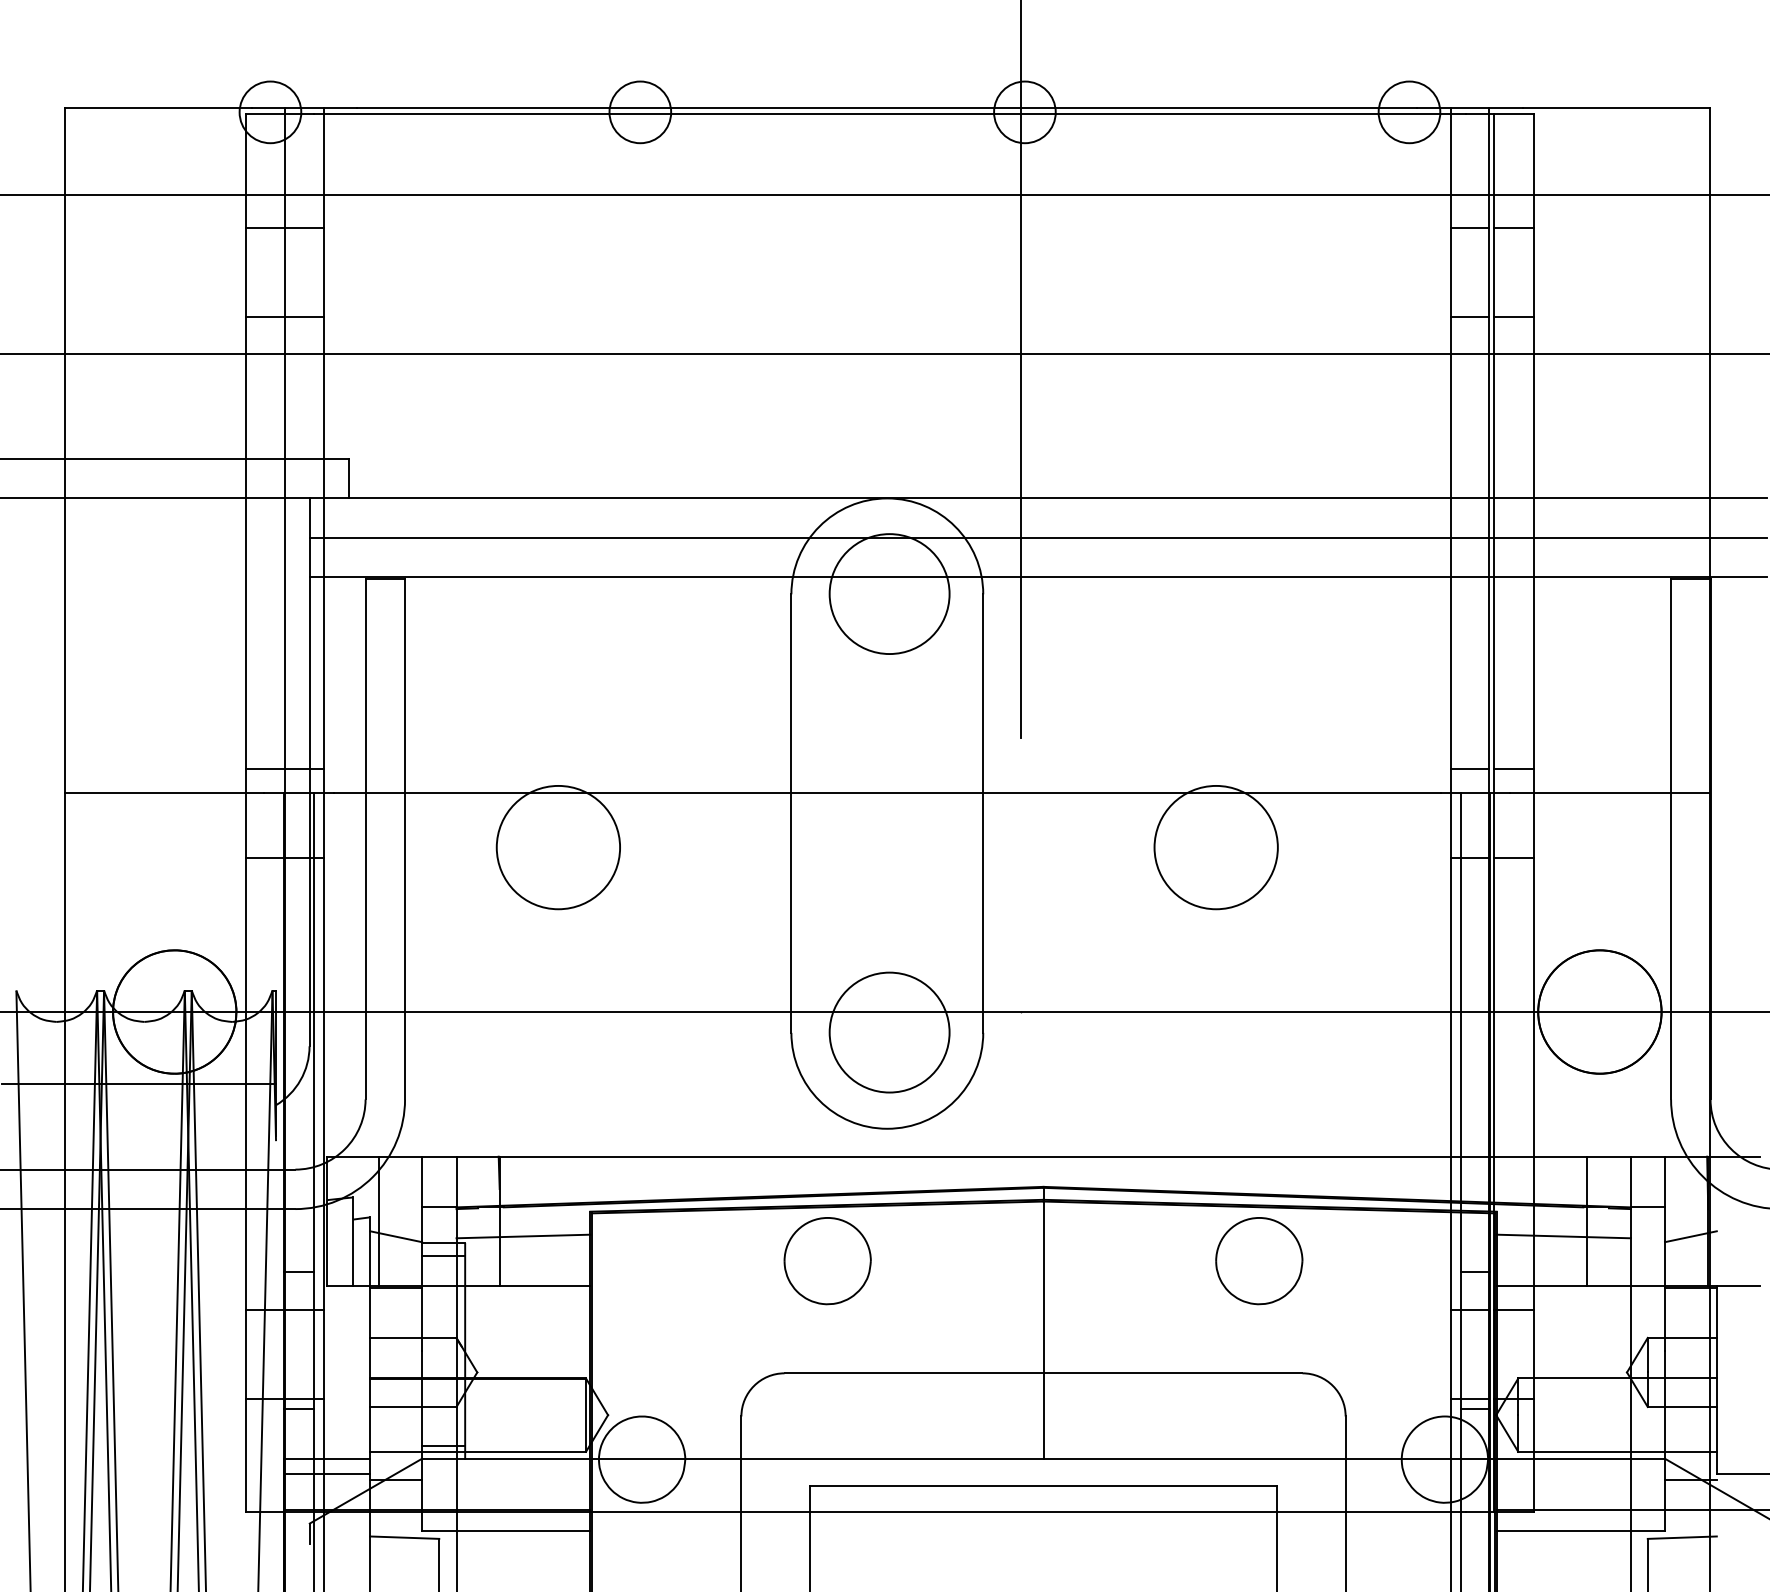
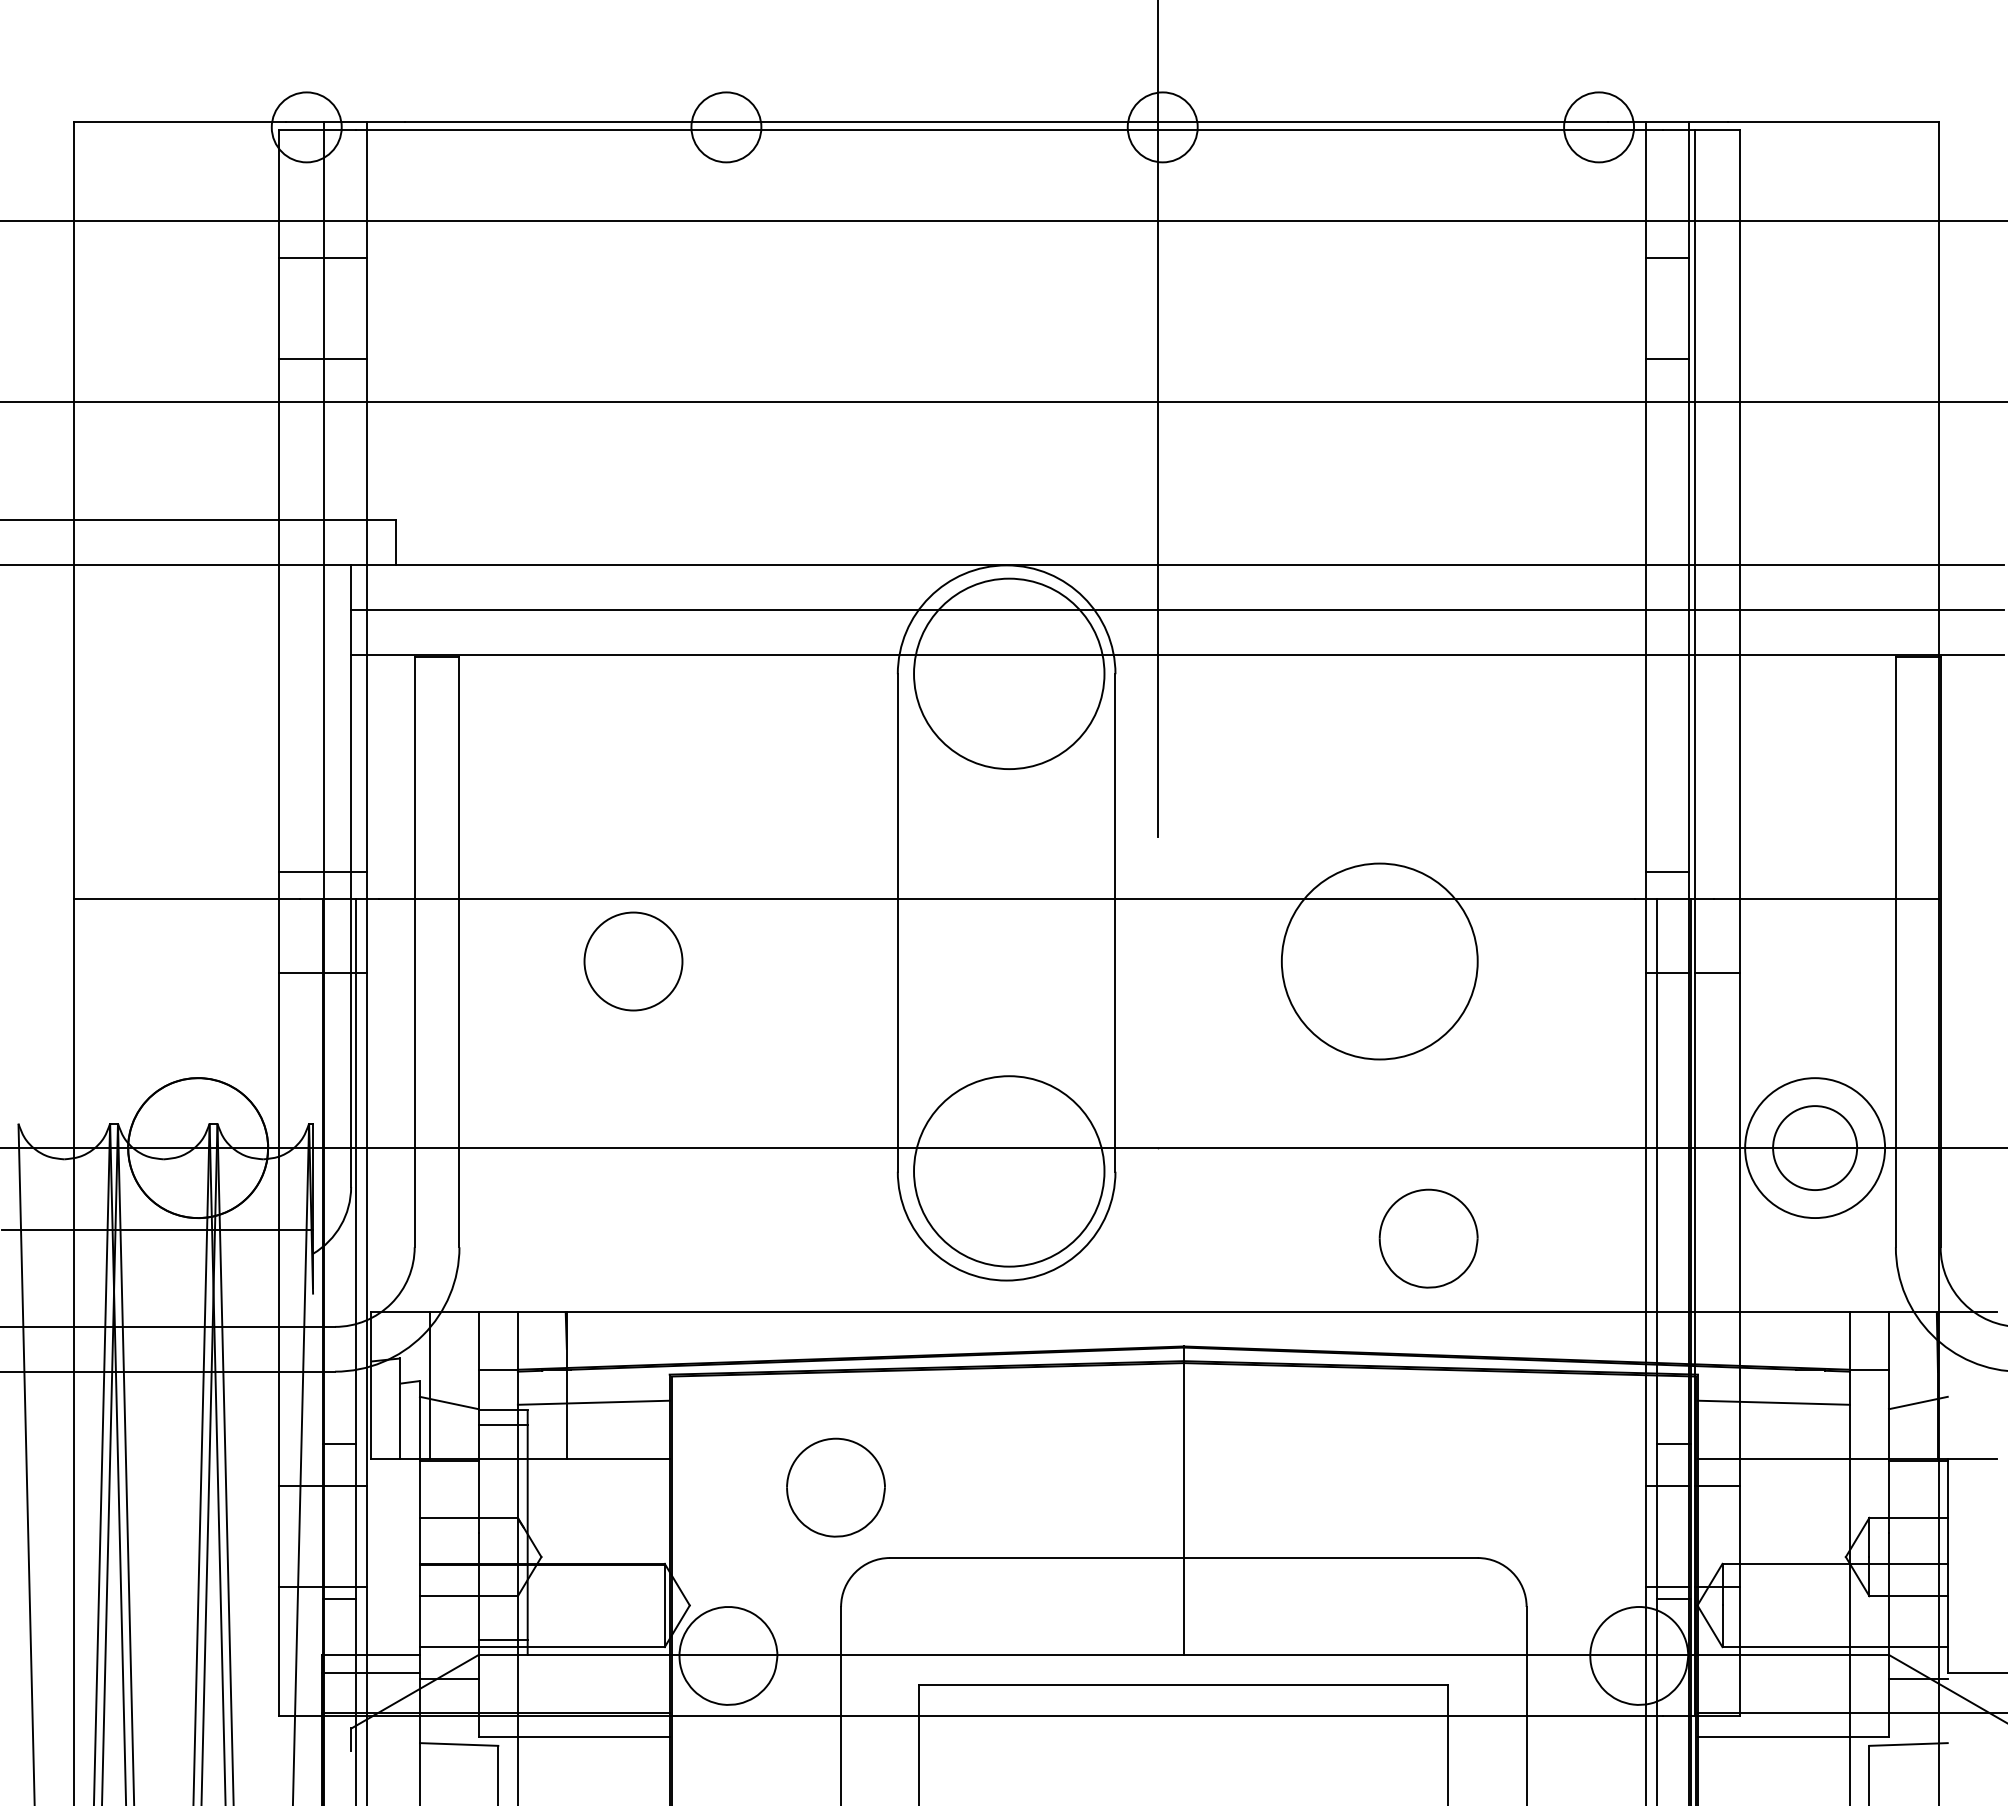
line: (1512, 227) -> (1716, 258), removed
line: (1512, 316) -> (1716, 359), removed
circle: (889, 593) -> (1009, 673), size x1.4
line: (1512, 769) -> (1716, 872), removed
circle: (558, 847) -> (633, 961), size x0.7
circle: (1215, 847) -> (1379, 961), size x1.4
circle: (1600, 1012) -> (1815, 1148), size x0.6
circle: (889, 1032) -> (1009, 1171), size x1.4
line: (1587, 1221) -> (1800, 1385), removed
part: (827, 1260) -> (835, 1487), moved
part: (1259, 1260) -> (1428, 1238), moved

